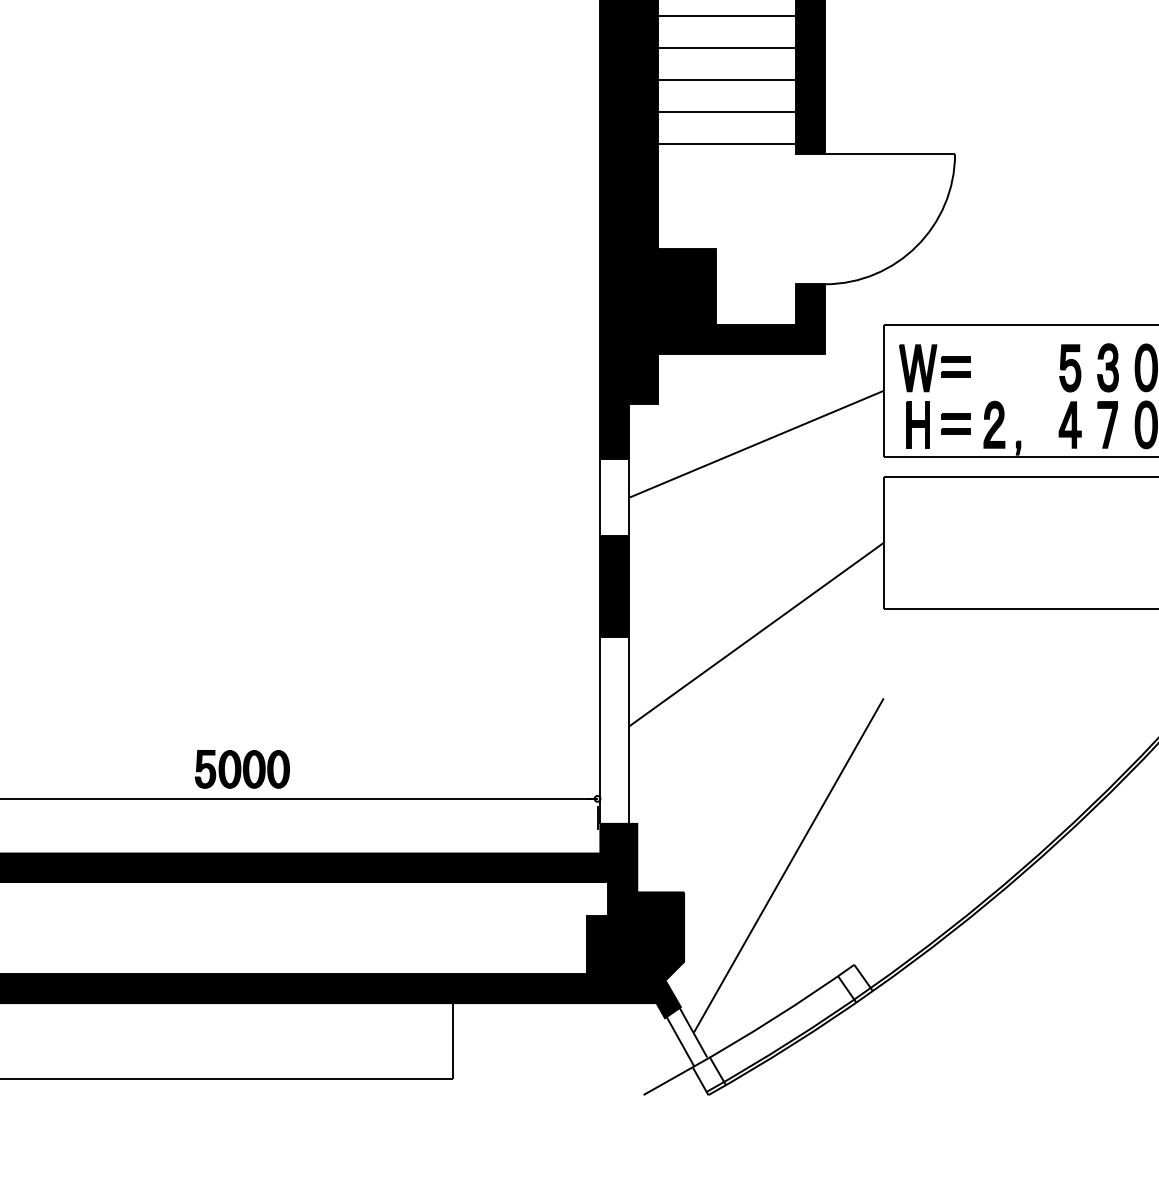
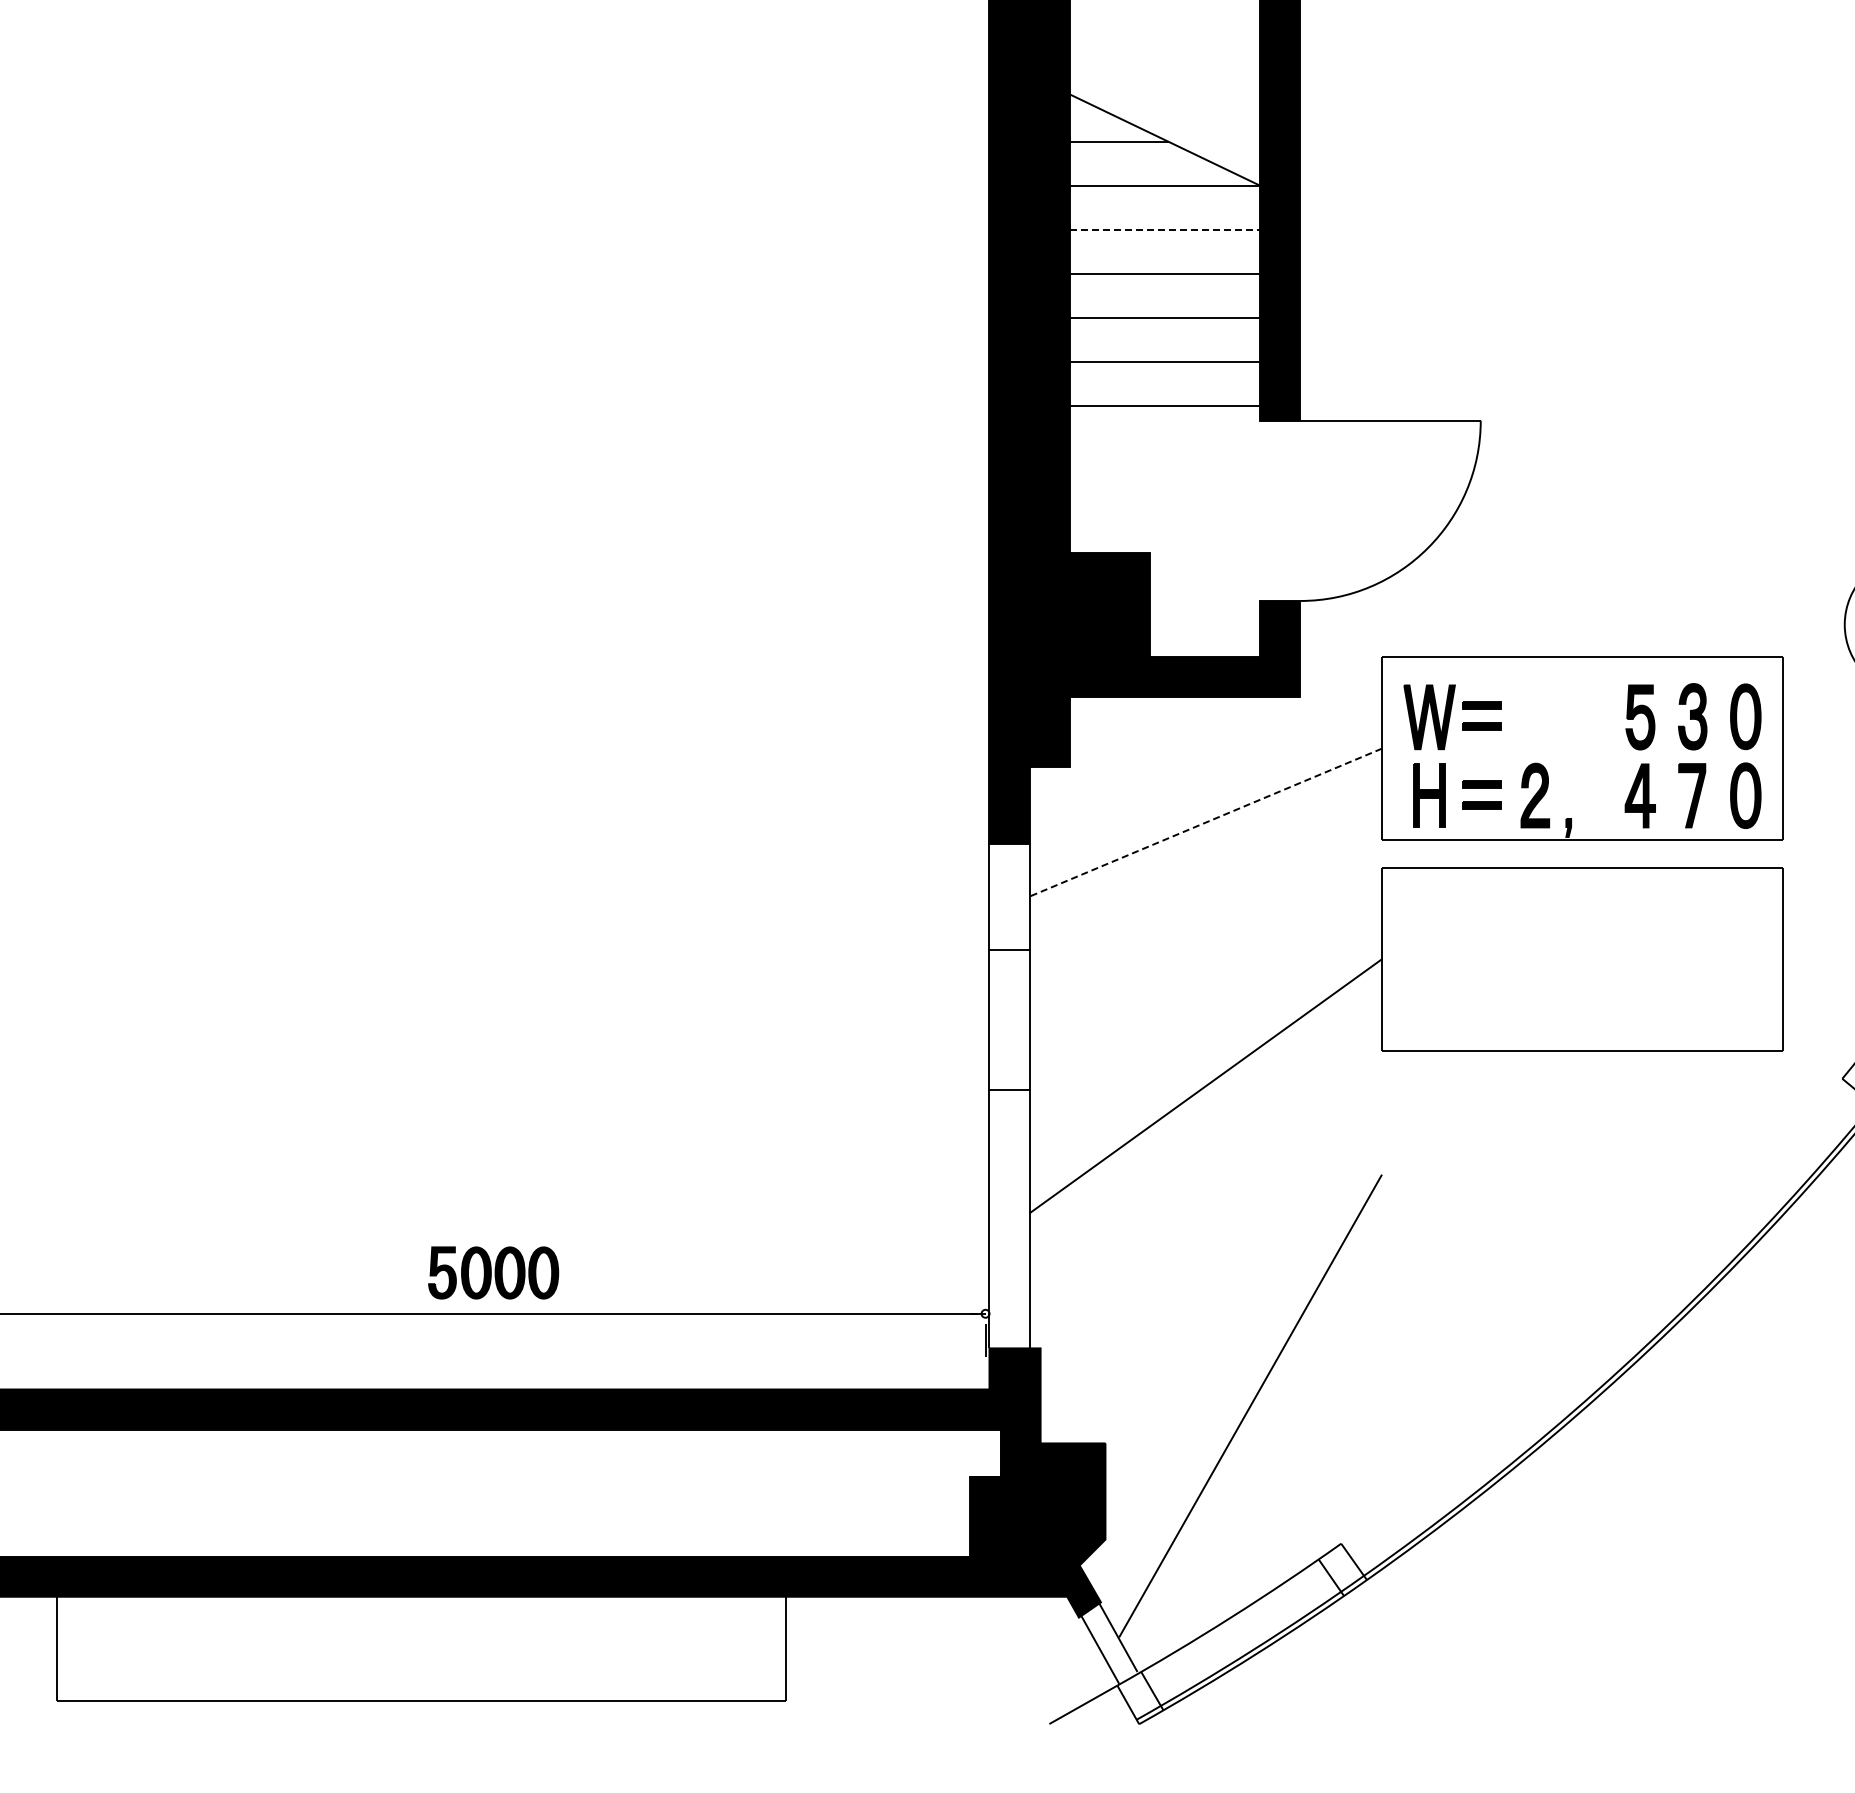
line: (727, 16) -> (1165, 229), solid -> dashed
line: (756, 444) -> (1205, 822), solid -> dashed
fill: (614, 586) -> (1009, 1019), removed

